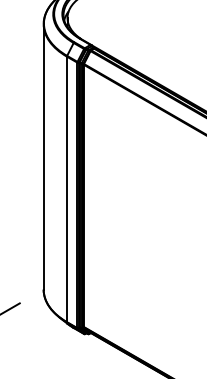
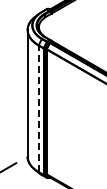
line: (66, 188) -> (38, 108), solid -> dashed

